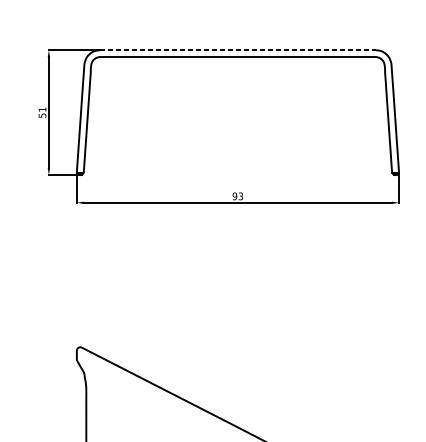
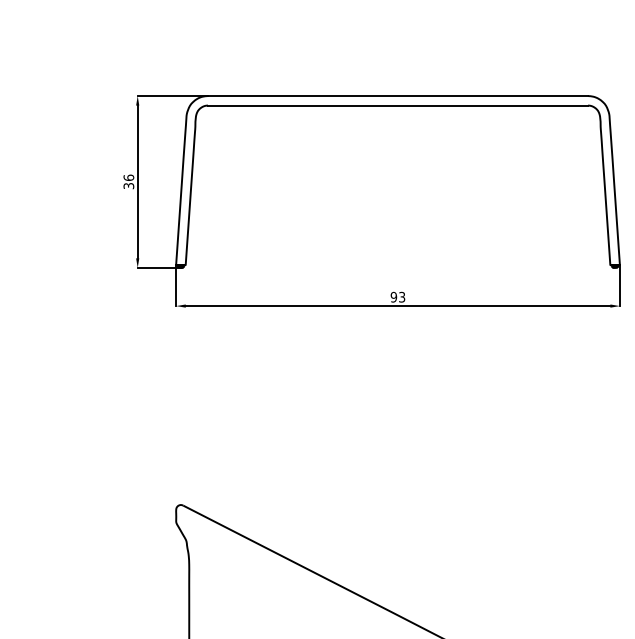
line: (238, 50) -> (398, 96), dashed -> solid
text: (42, 112) -> (128, 181), 51 -> 36

